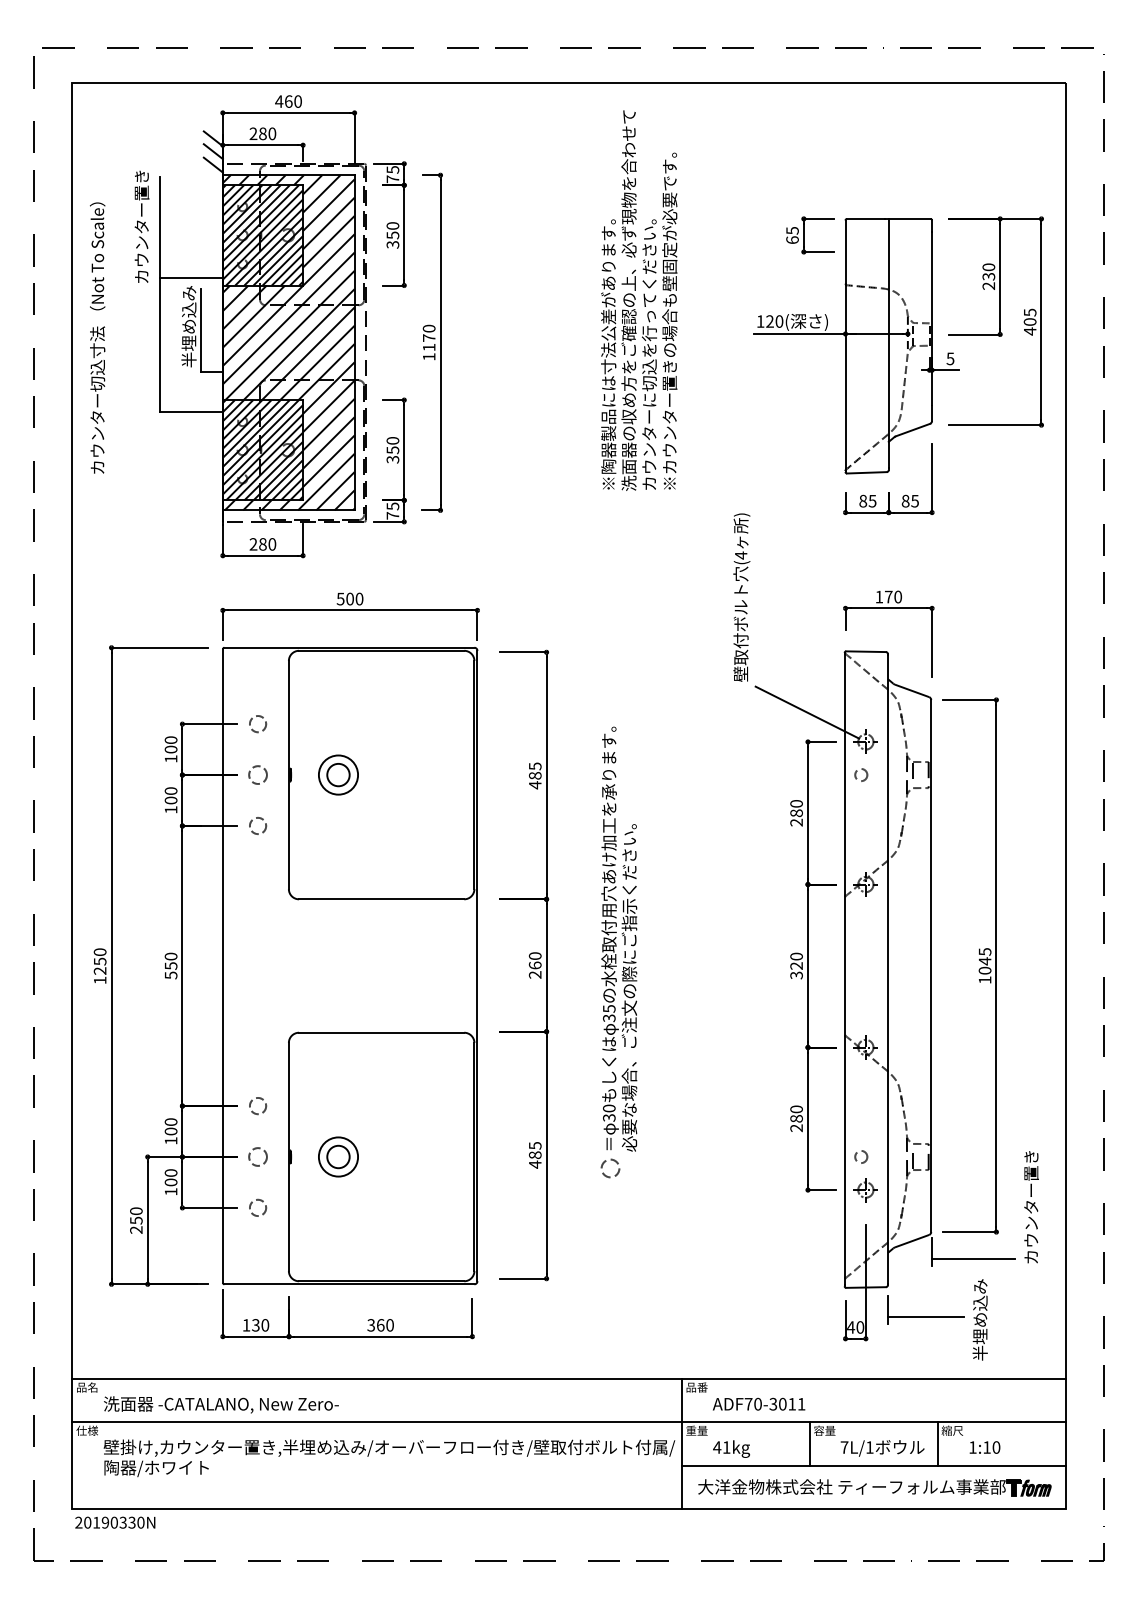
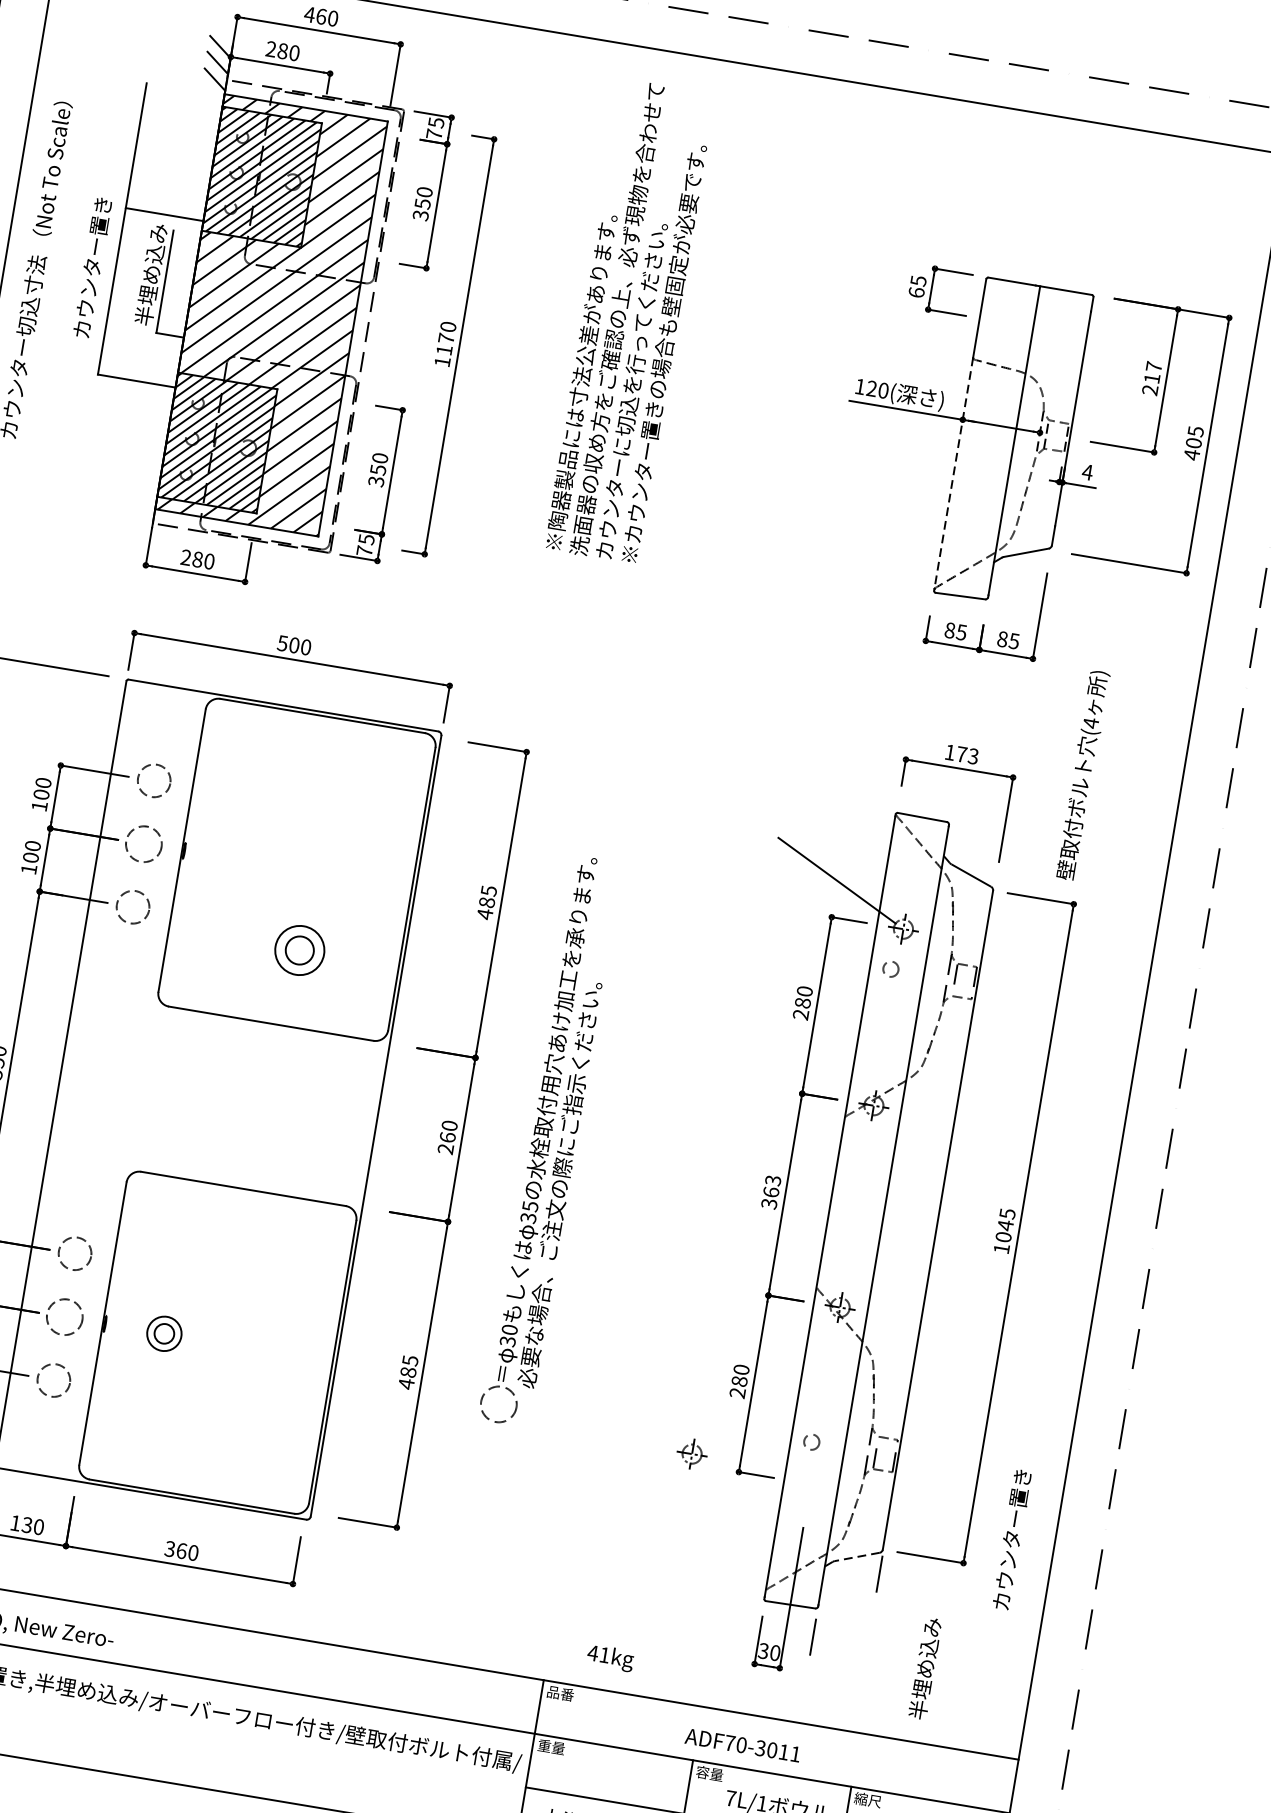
text: (141, 226) -> (92, 267), moved
text: (988, 271) -> (1152, 372), 230 -> 217
text: (639, 300) -> (630, 321), moved
text: (950, 358) -> (1087, 471), 5 -> 4
line: (845, 377) -> (953, 473), solid -> dashed
text: (898, 596) -> (974, 755), 170 -> 173
text: (741, 597) -> (1082, 775), moved
circle: (258, 724) -> (154, 781), size x1.6
circle: (257, 774) -> (143, 843), size x1.6
part: (338, 774) -> (299, 949), moved
circle: (258, 825) -> (134, 906), size x1.6
text: (796, 960) -> (772, 1185), 320 -> 363
circle: (258, 1106) -> (75, 1254), size x1.6
circle: (257, 1156) -> (64, 1316), size x1.6
part: (338, 1156) -> (164, 1333), size x0.7
circle: (610, 1168) -> (498, 1404), size x1.6
part: (865, 1190) -> (691, 1454), moved
circle: (258, 1207) -> (54, 1379), size x1.6
line: (911, 1241) -> (856, 1557), solid -> dashed
line: (973, 1259) -> (929, 1592), removed
line: (925, 1317) -> (858, 1654), removed
text: (851, 1327) -> (764, 1651), 40 -> 30
text: (759, 1403) -> (743, 1744), moved
text: (731, 1448) -> (610, 1657), moved

